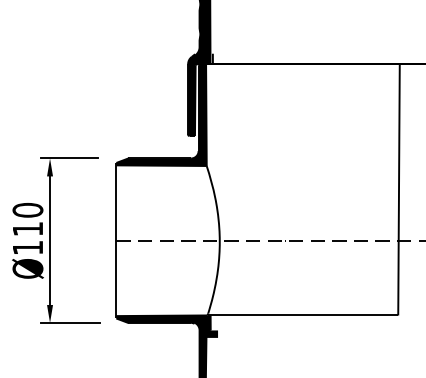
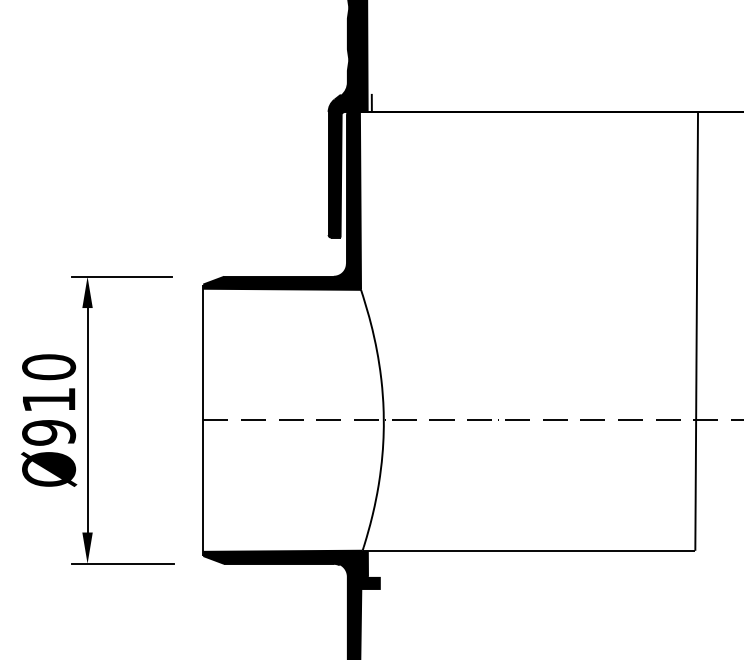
text: (27, 247) -> (48, 432), Ø110 -> Ø910

